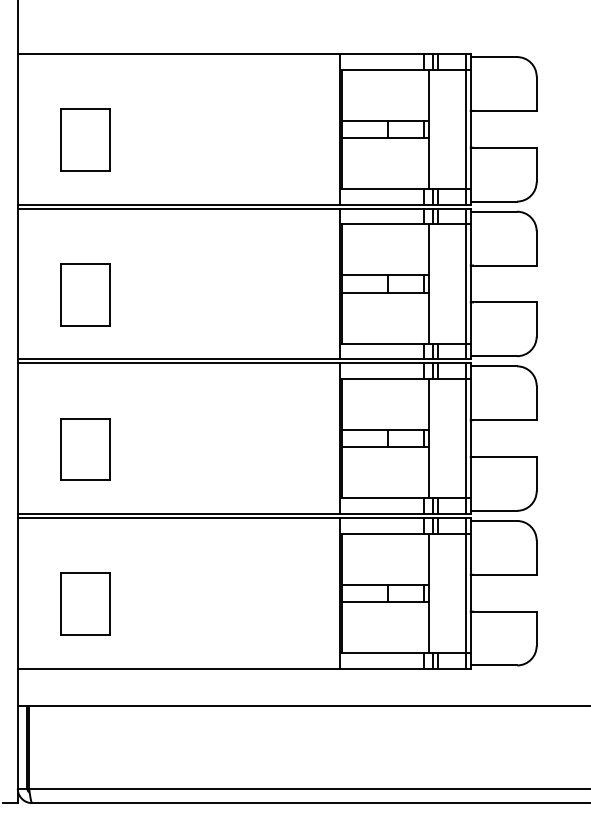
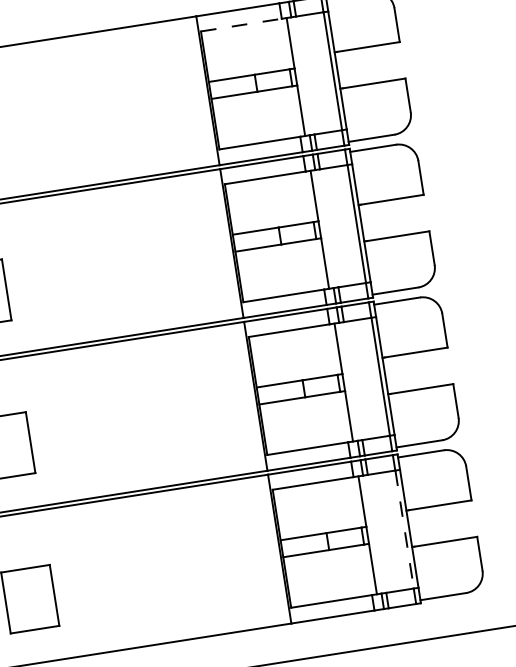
line: (382, 69) -> (241, 25), solid -> dashed
line: (466, 593) -> (405, 529), solid -> dashed

